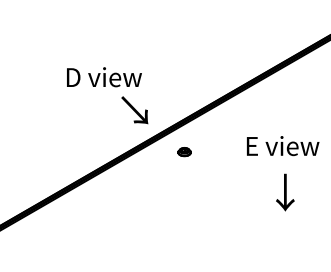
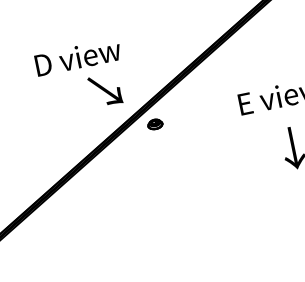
text: (104, 77) -> (78, 57), moved
part: (184, 152) -> (155, 124), moved

